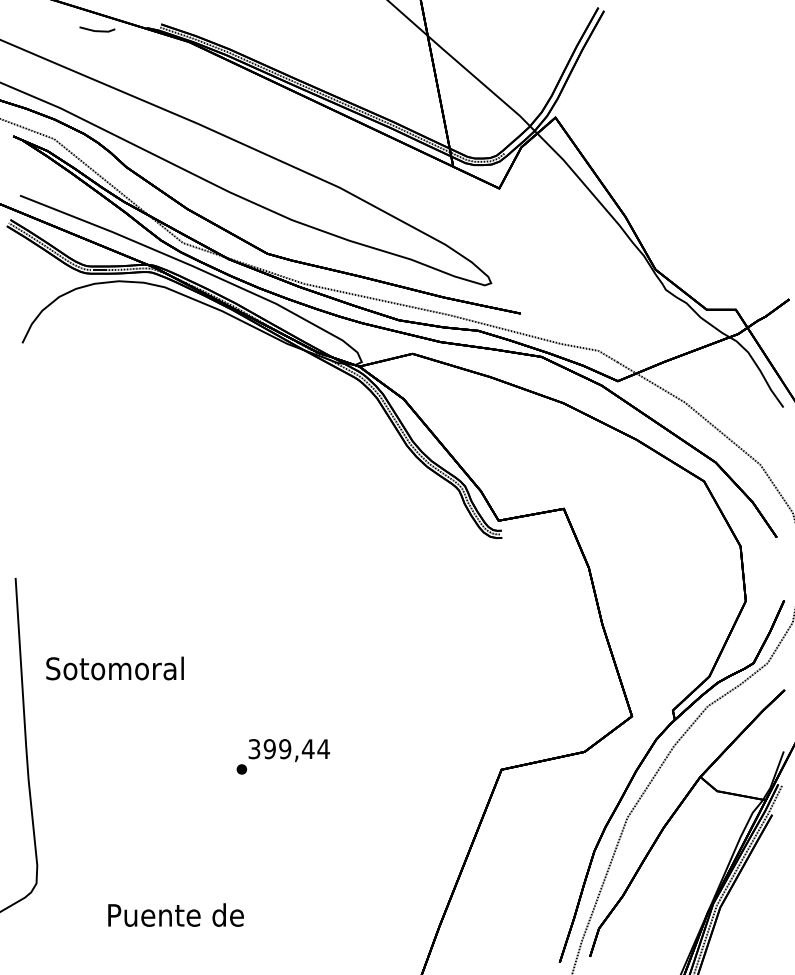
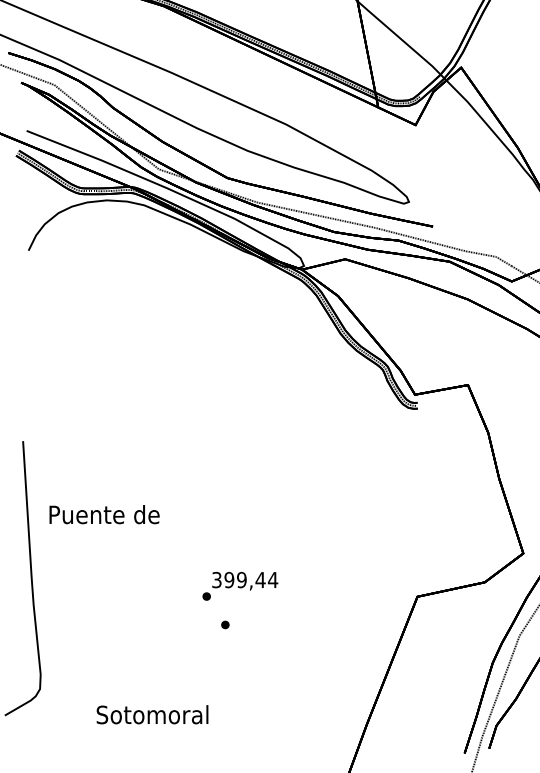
text: (114, 668) -> (103, 514), Sotomoral -> Puente de
part: (264, 804) -> (225, 624), added
text: (174, 914) -> (152, 714), Puente de -> Sotomoral

